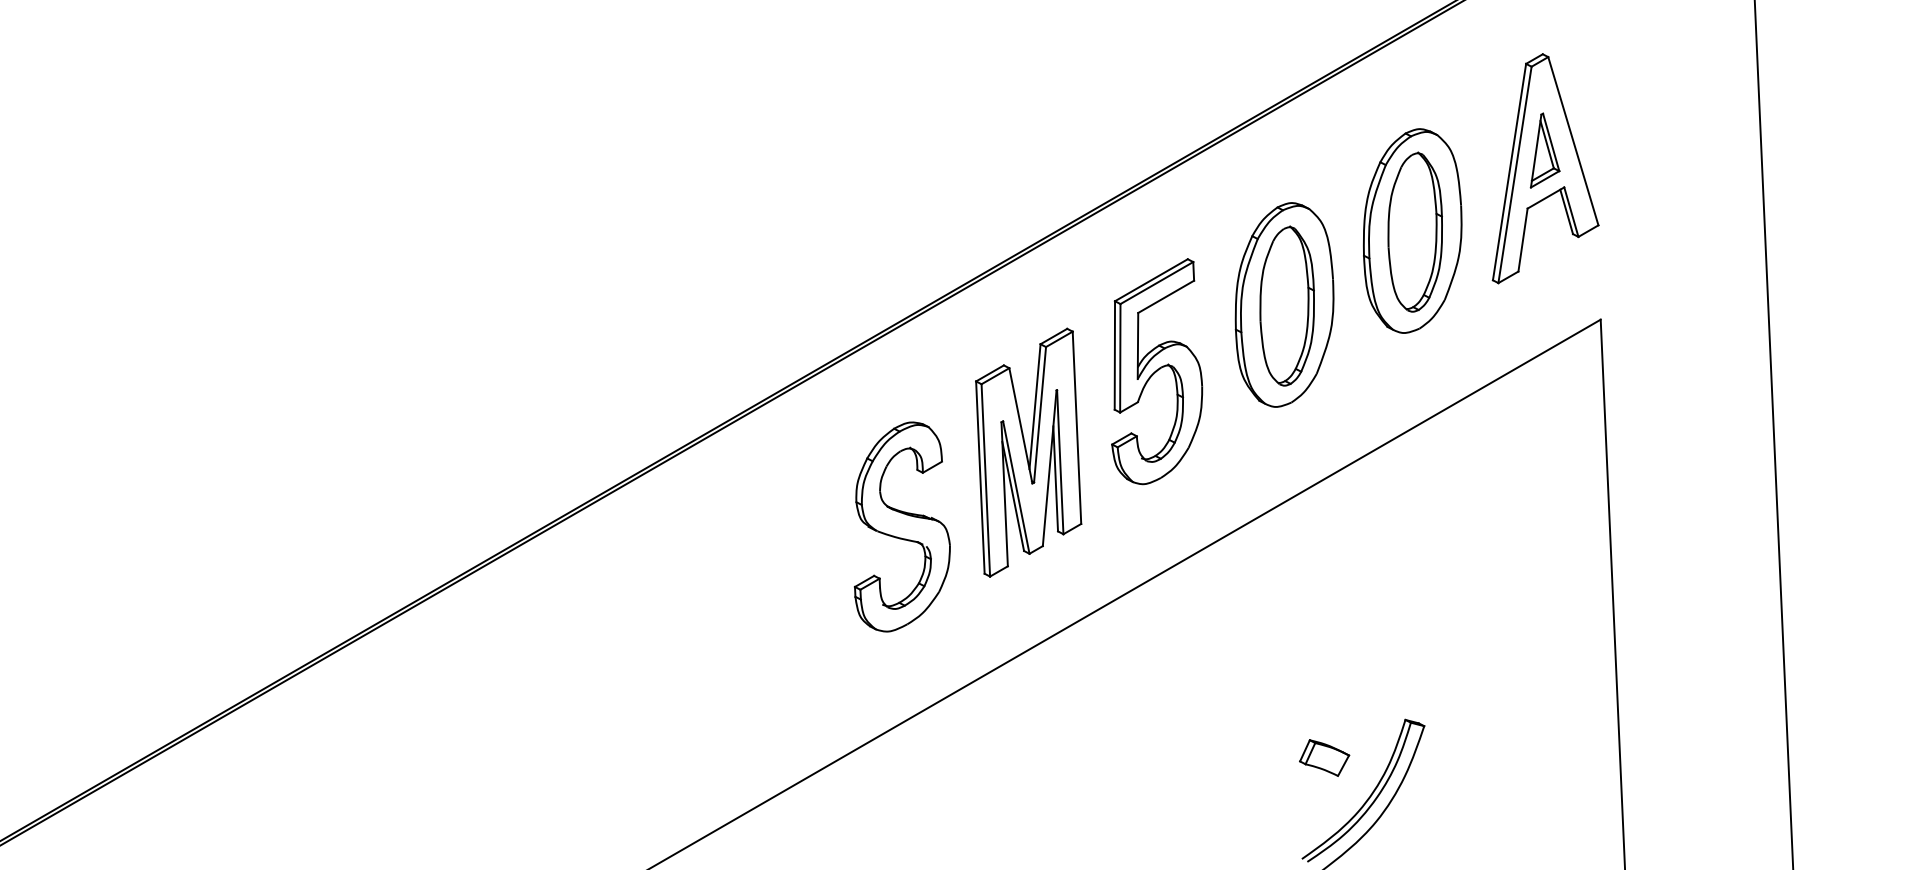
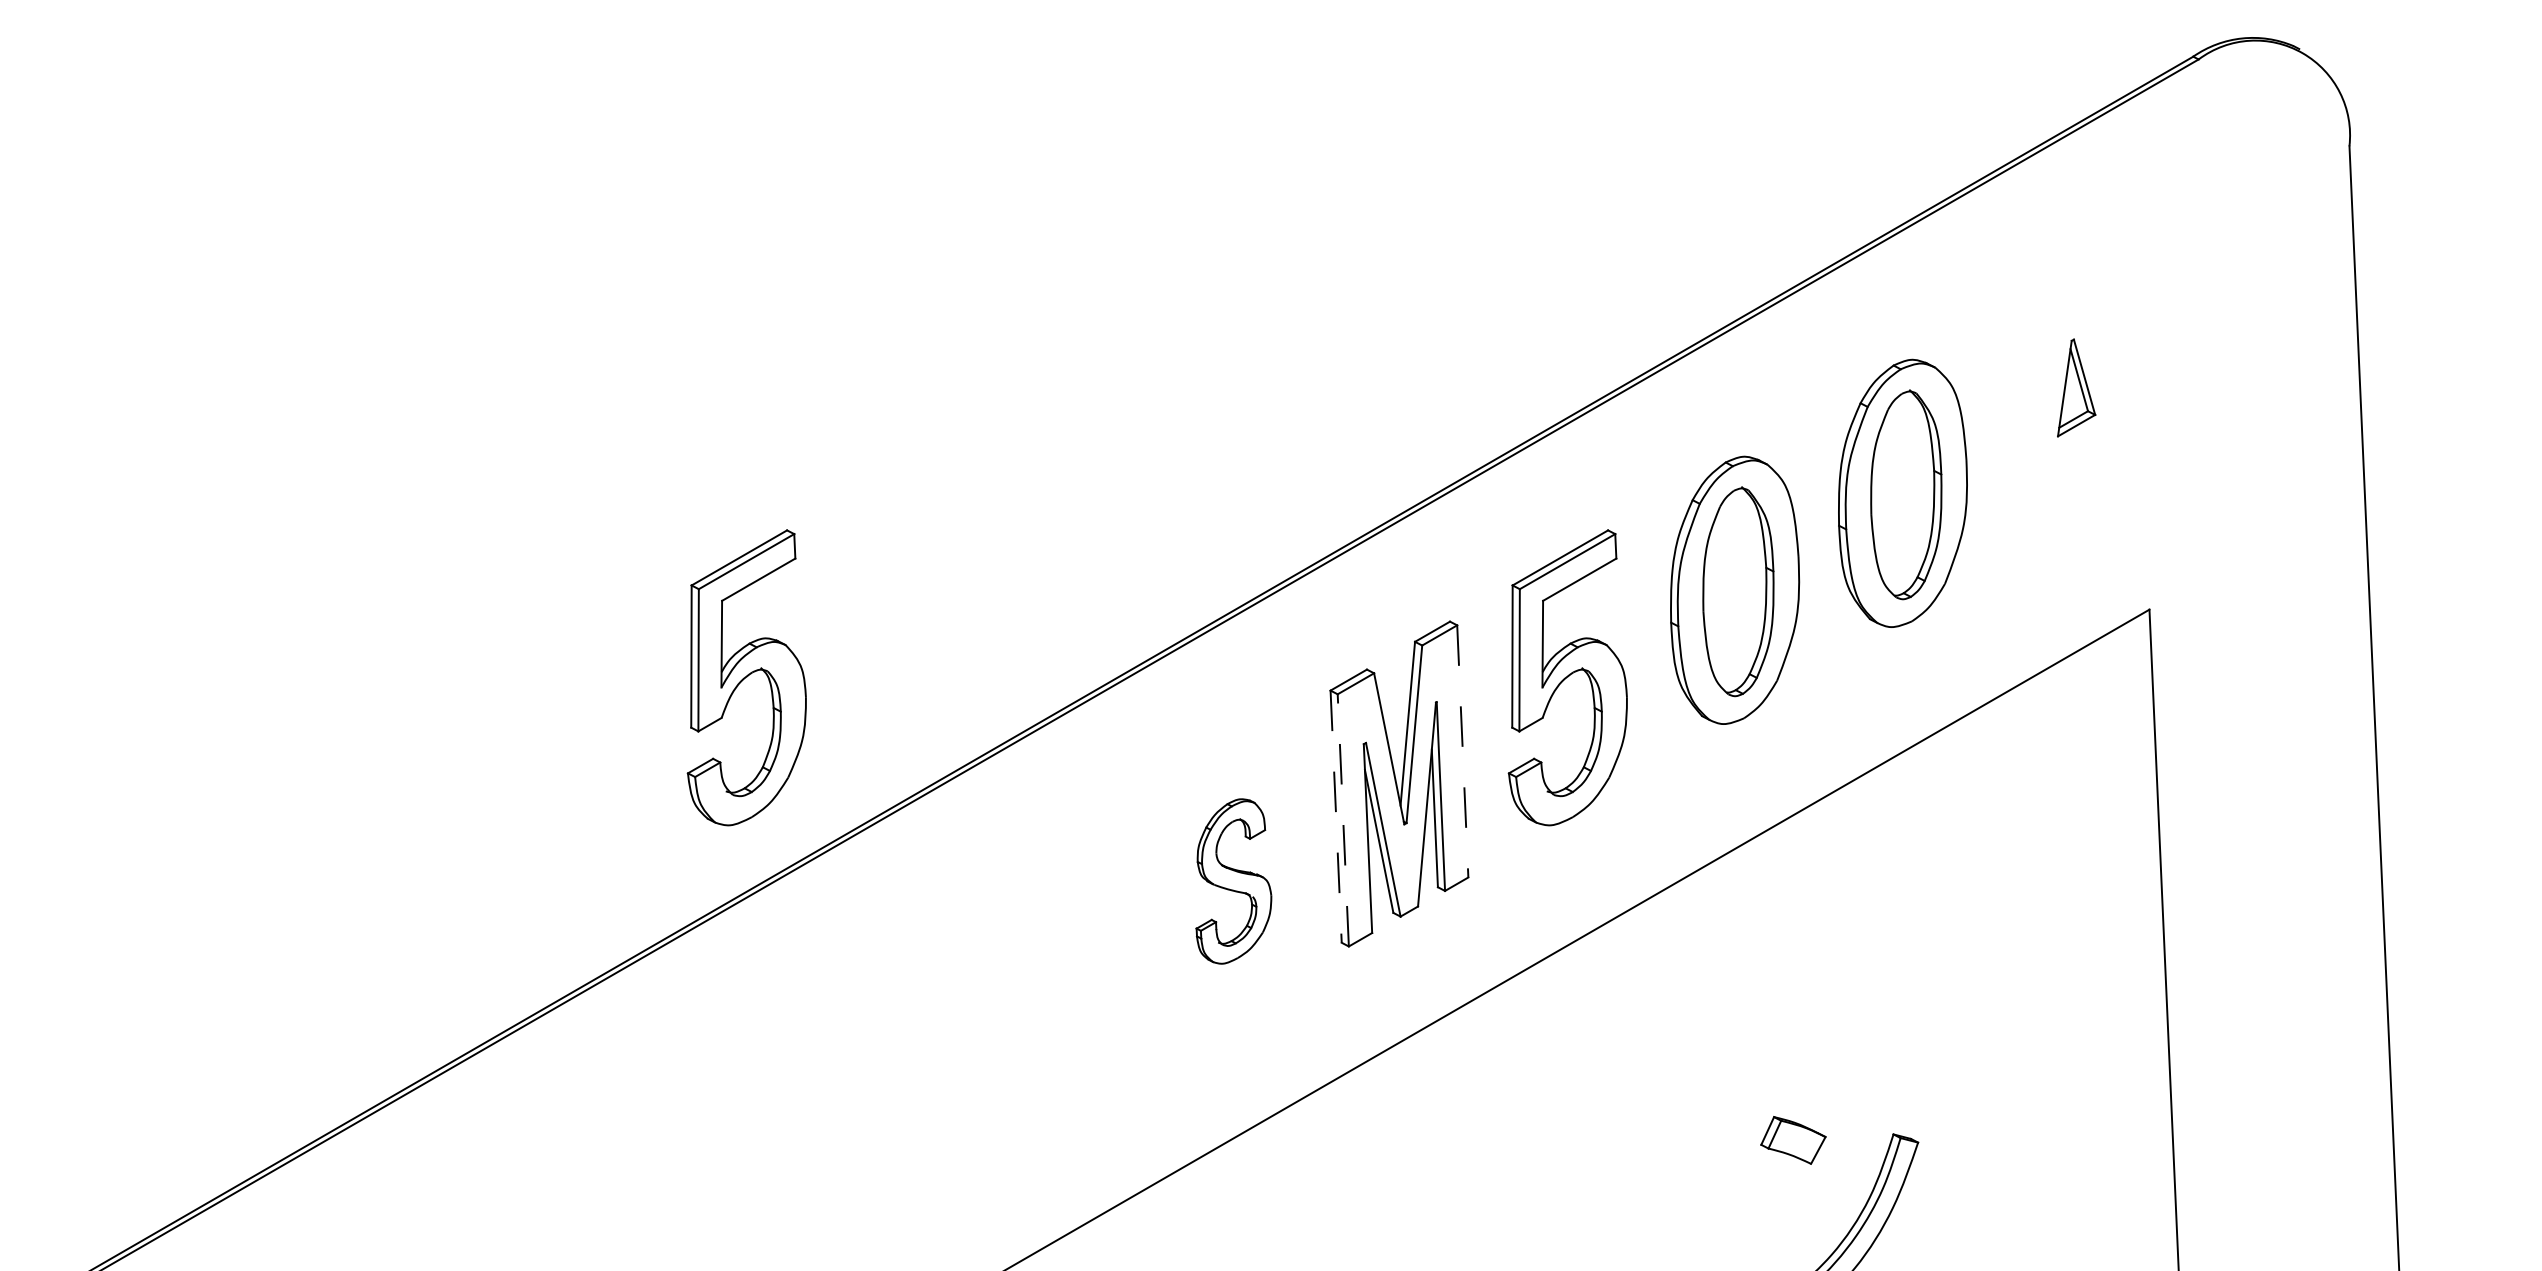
part: (1545, 168) -> (2077, 411), removed
part: (530, 371) -> (746, 677), added
line: (1076, 427) -> (1462, 751), solid -> dashed
line: (980, 478) -> (1336, 817), solid -> dashed
line: (985, 479) -> (1343, 819), solid -> dashed
part: (902, 527) -> (1233, 881), size x0.6
part: (1324, 758) -> (1793, 1140), moved

